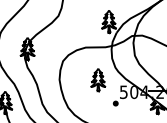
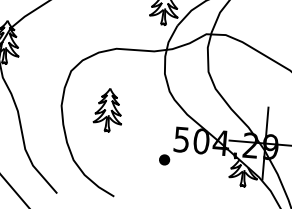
part: (98, 80) -> (108, 111), moved

